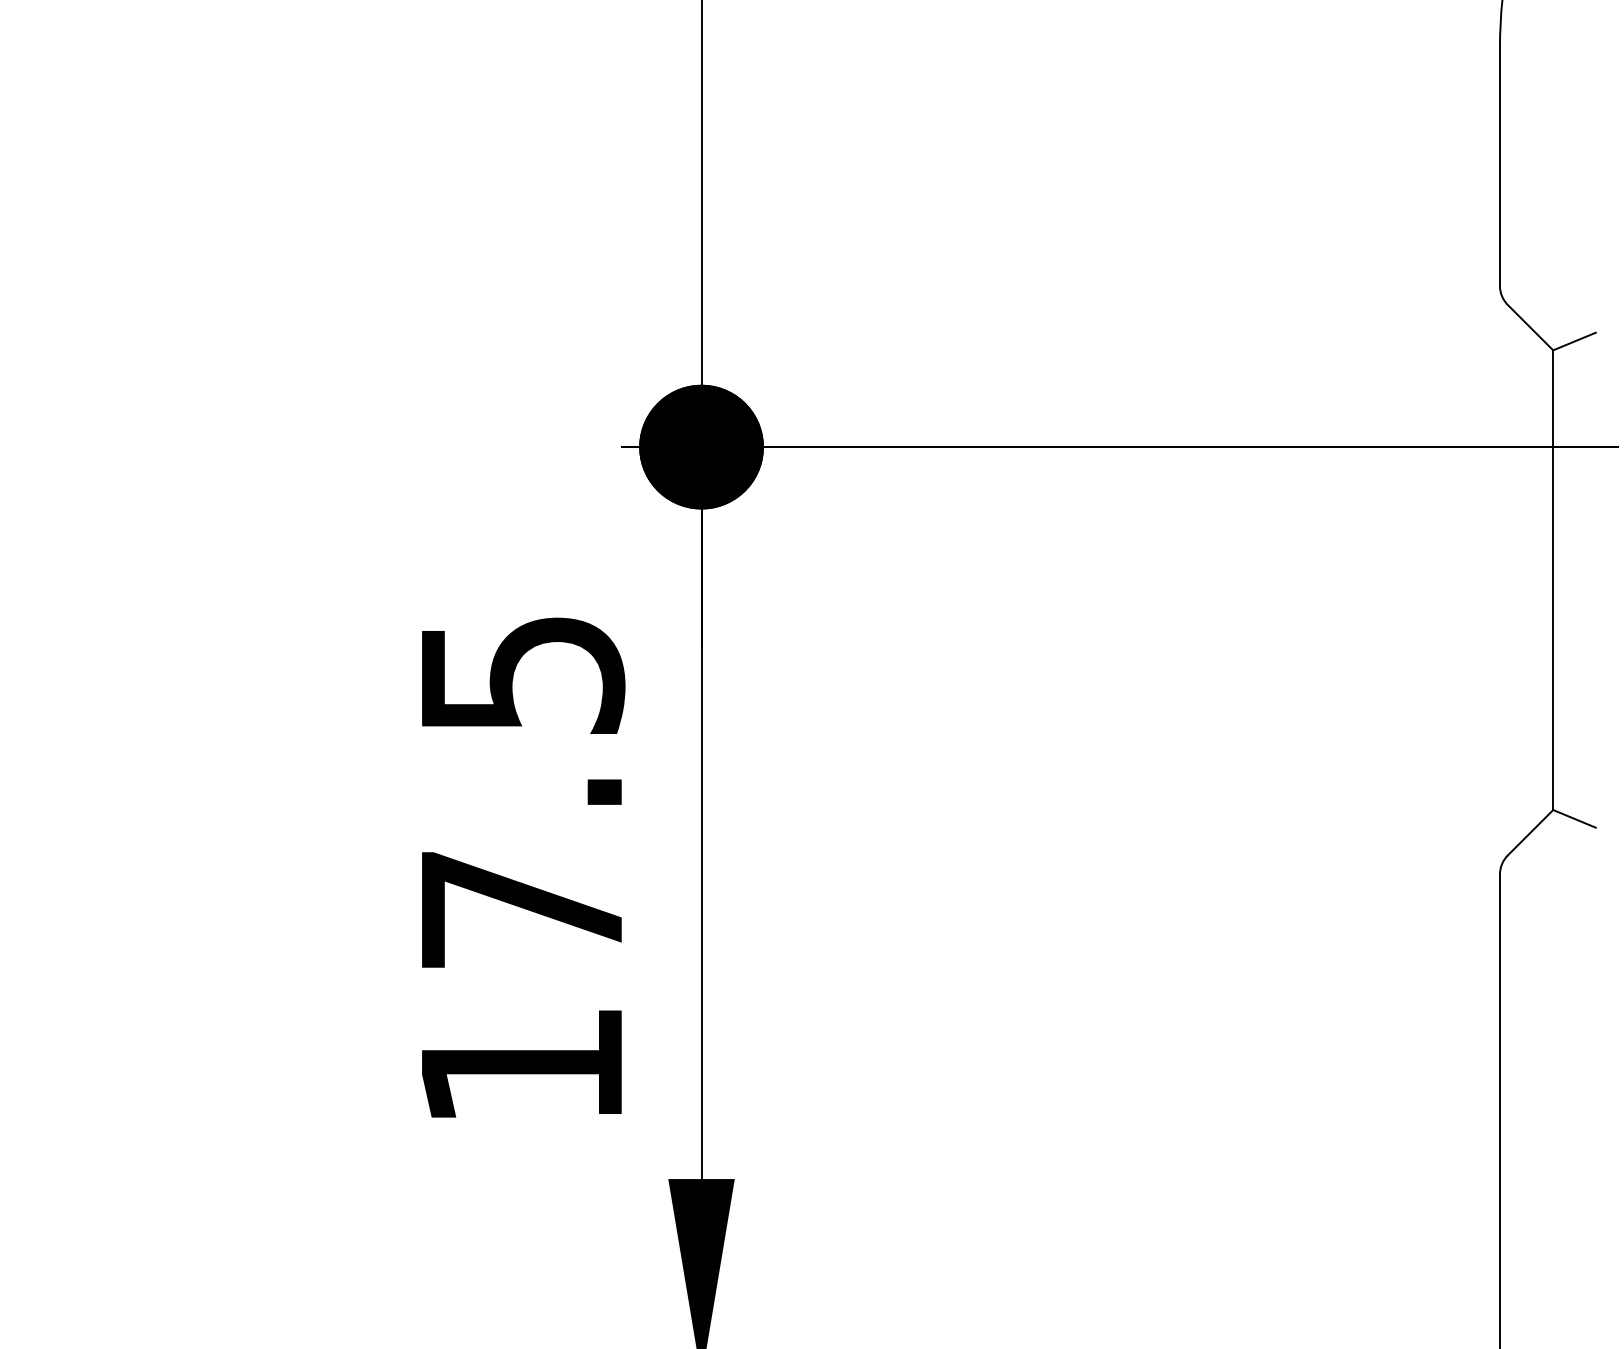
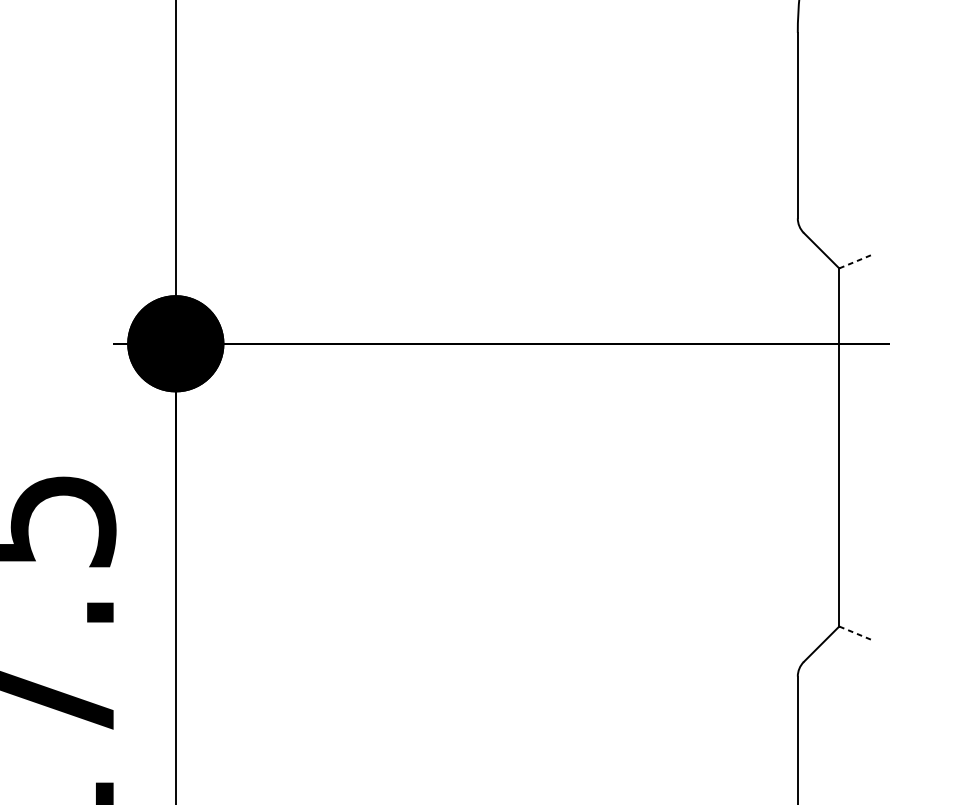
line: (1574, 341) -> (855, 261), solid -> dashed
line: (1574, 819) -> (855, 633), solid -> dashed

